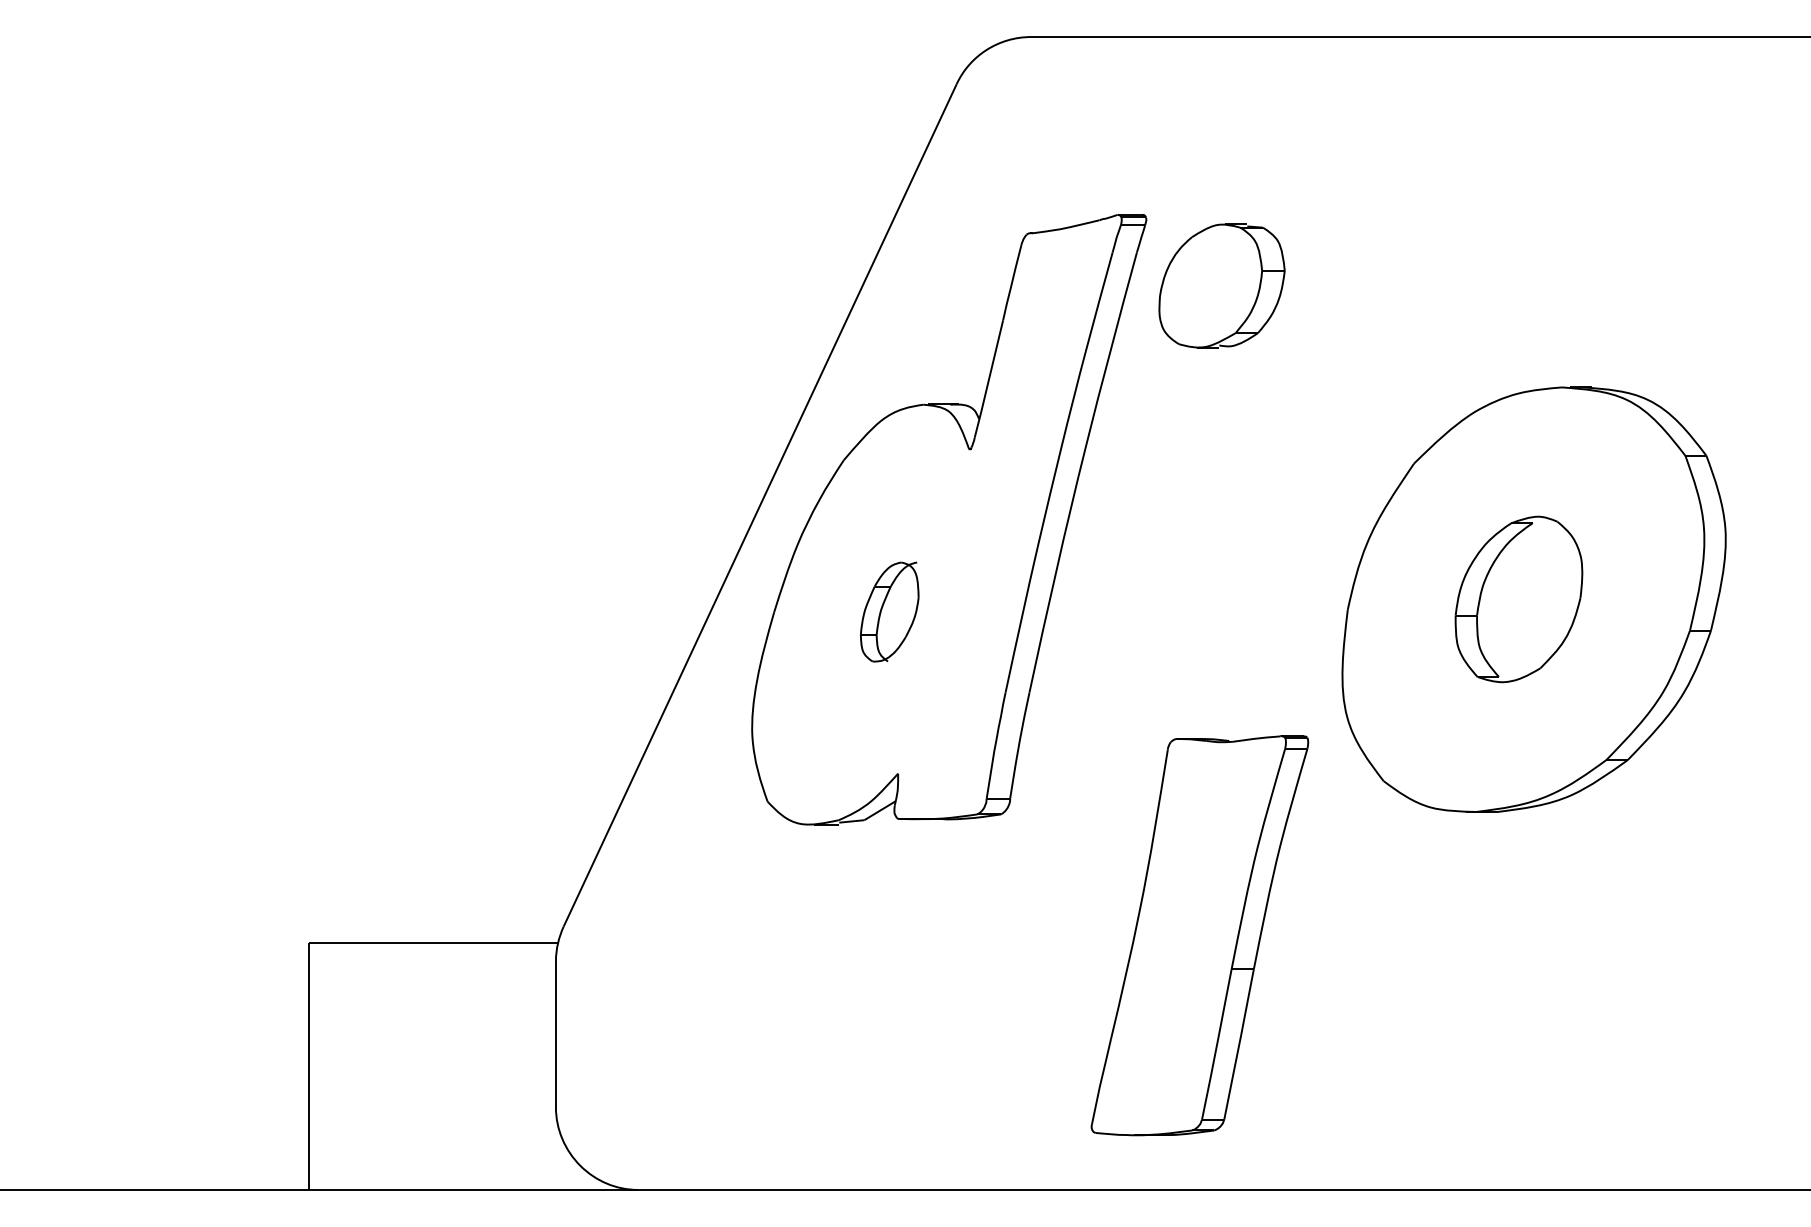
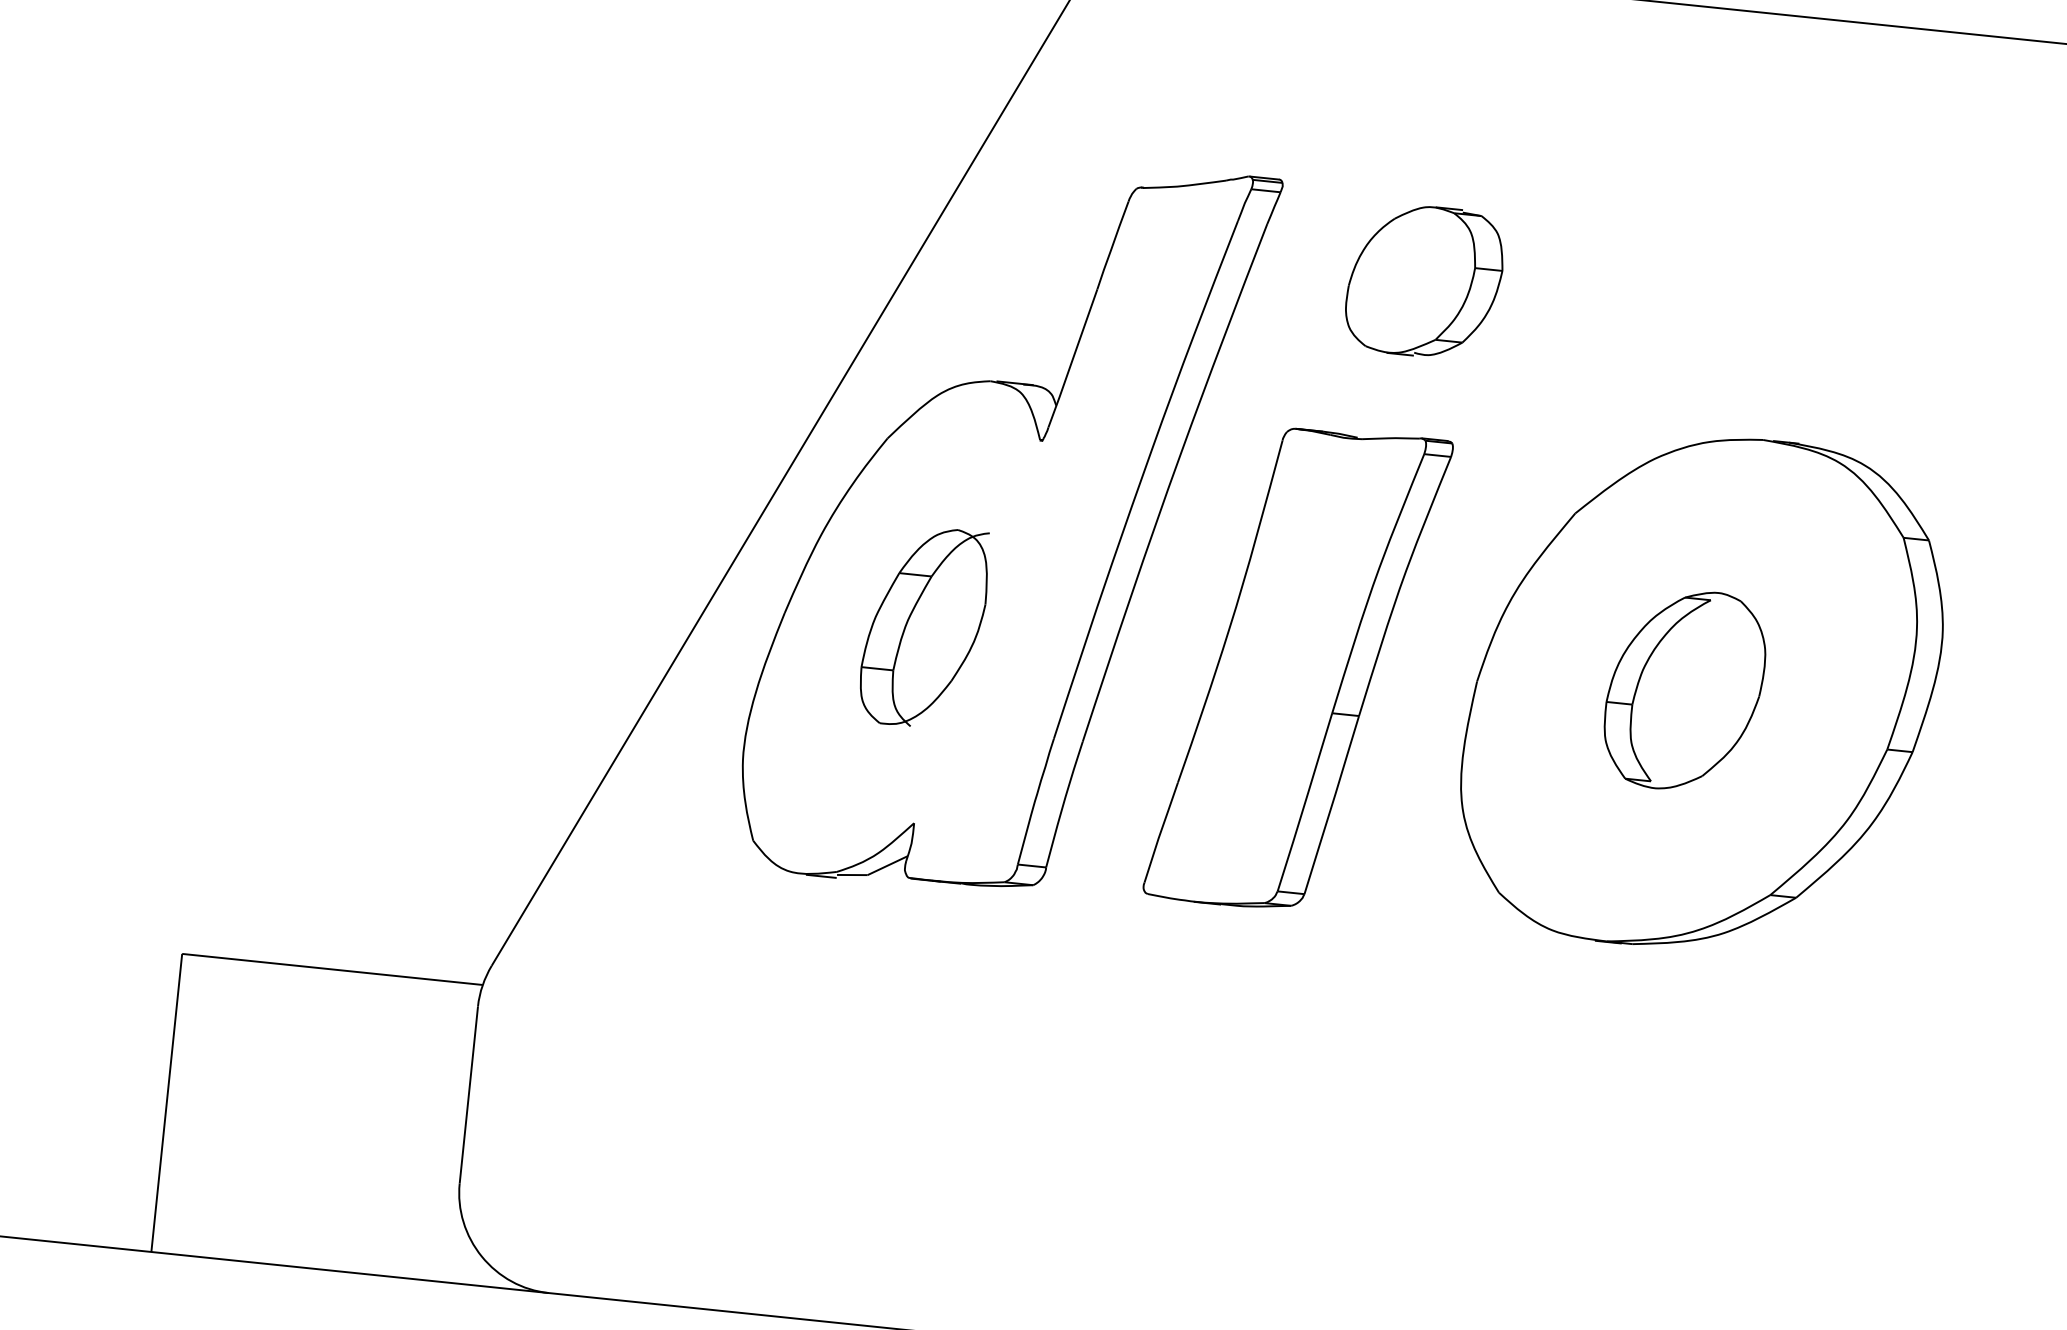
part: (1221, 285) -> (1424, 280), moved
part: (889, 611) -> (923, 626), size x1.67
part: (1199, 935) -> (1297, 668), moved

